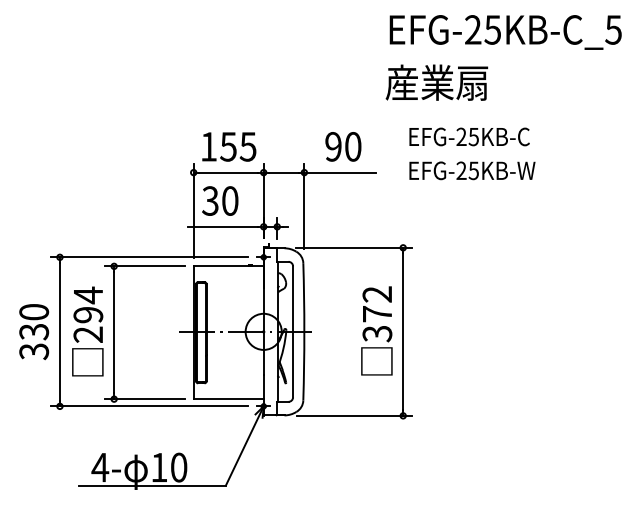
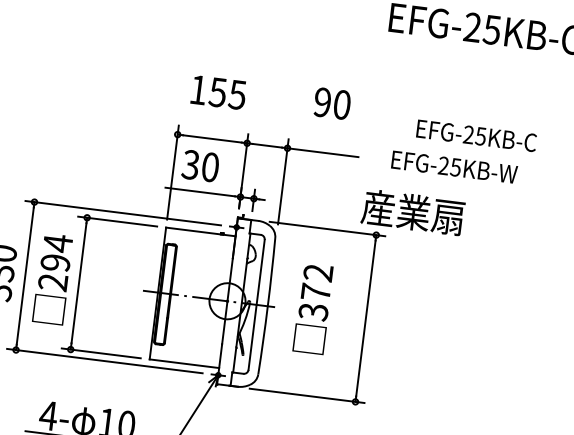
text: (436, 82) -> (412, 212), moved
text: (469, 136) -> (476, 135), moved
text: (229, 146) -> (219, 92), moved
text: (343, 146) -> (332, 103), moved
text: (376, 330) -> (313, 308), moved

